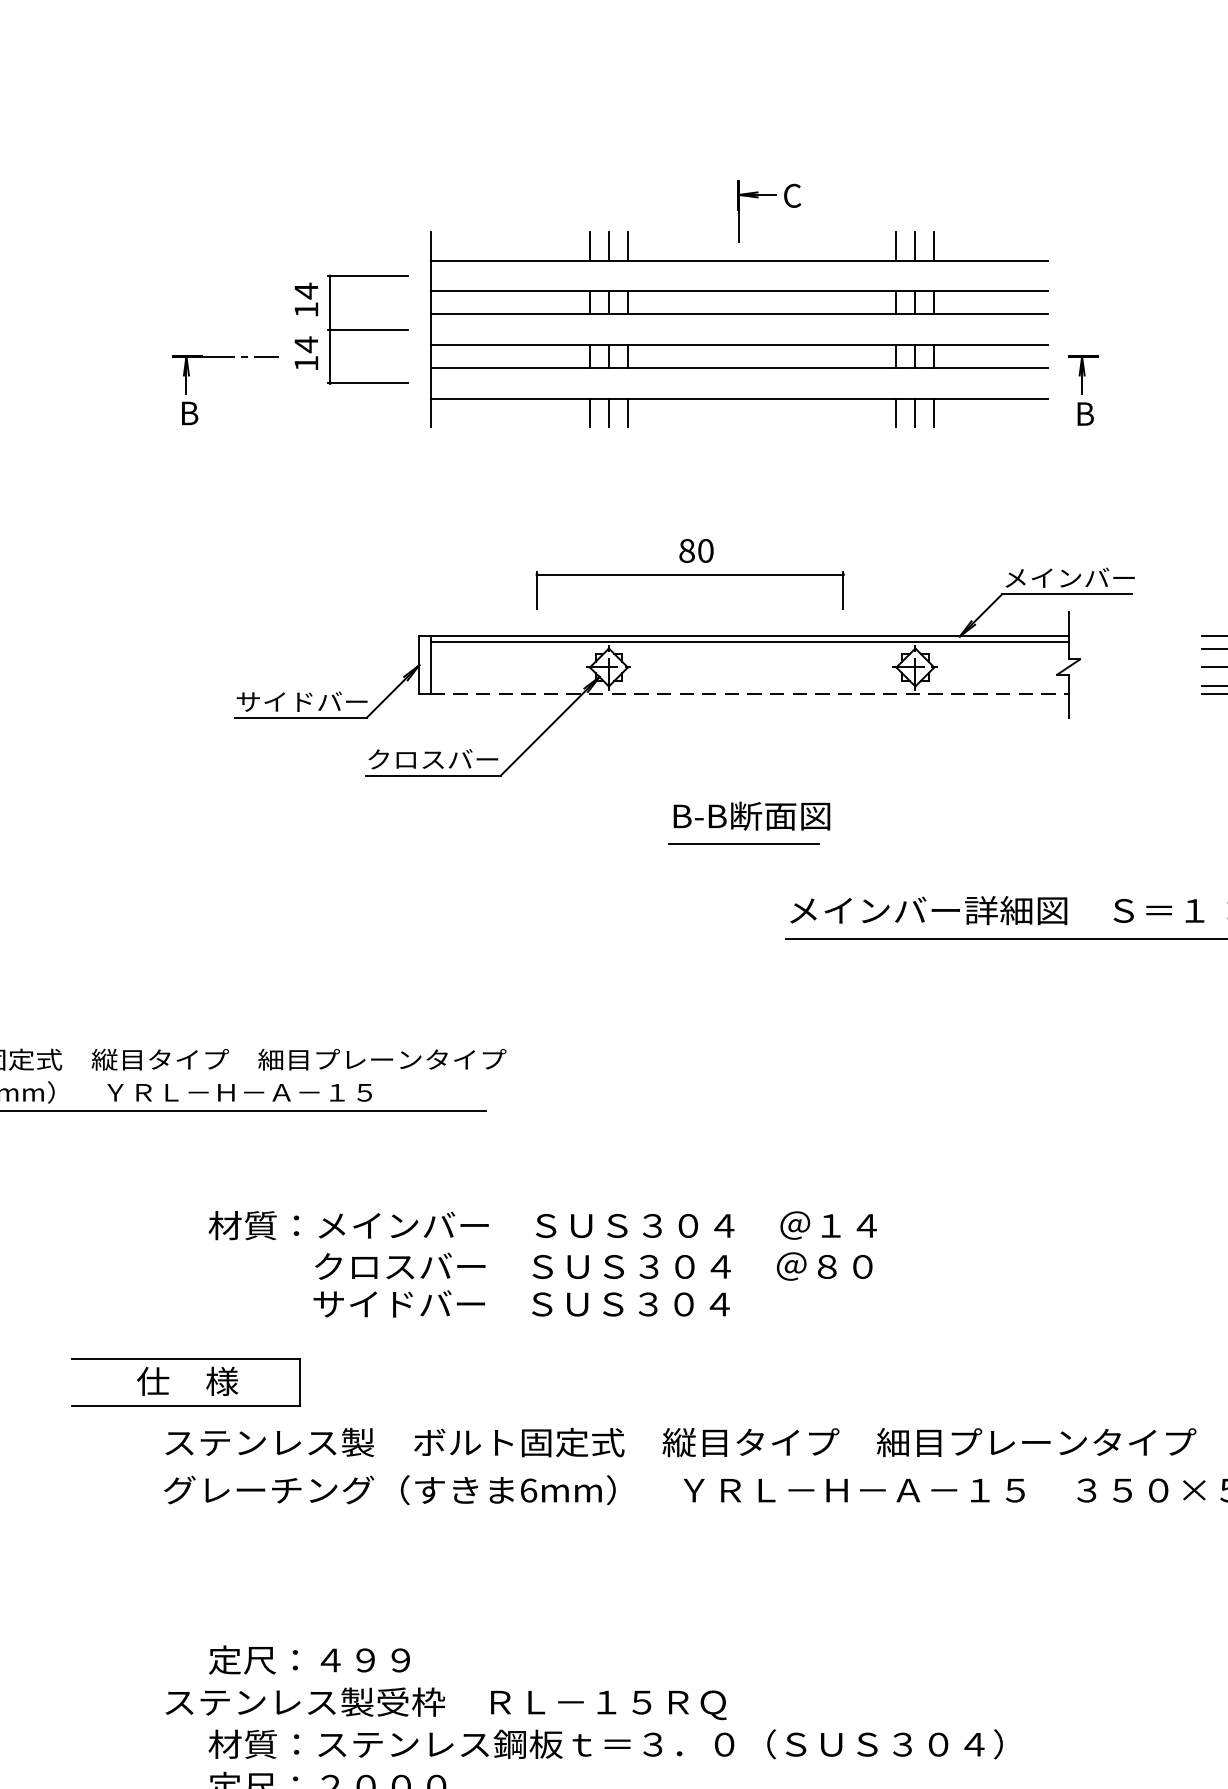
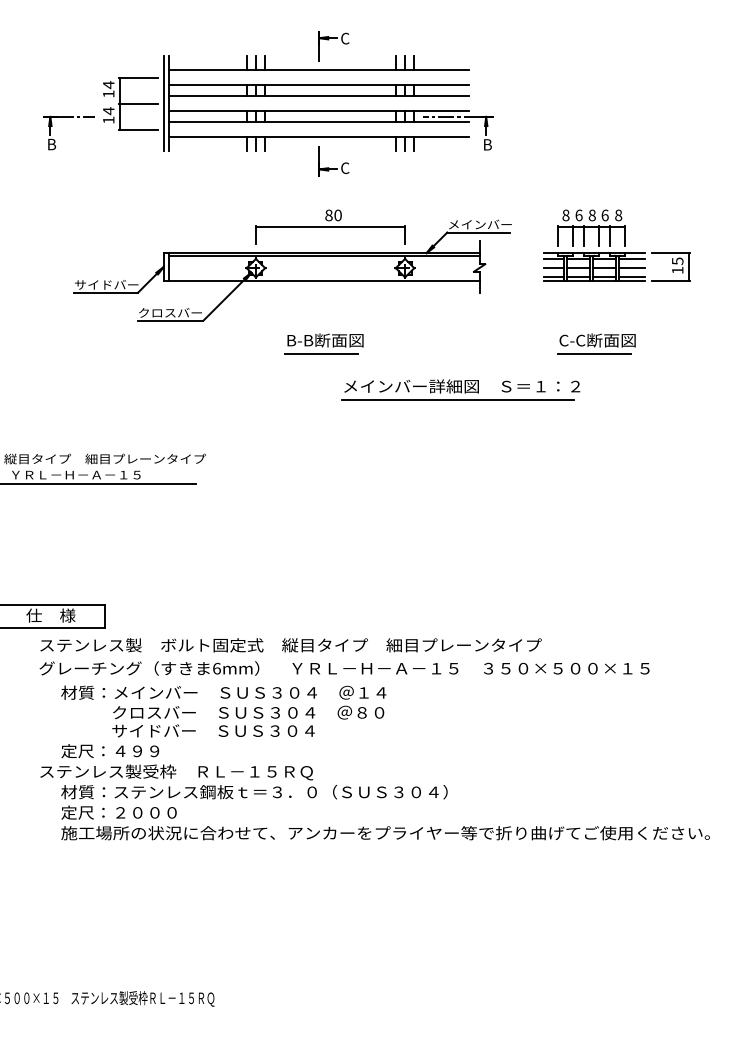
line: (418, 329) -> (163, 103), added
line: (1010, 355) -> (451, 116), added
part: (768, 462) -> (333, 168), added
part: (690, 573) -> (330, 226), moved
line: (749, 694) -> (324, 281), dashed -> solid
text: (542, 1264) -> (223, 711), moved

